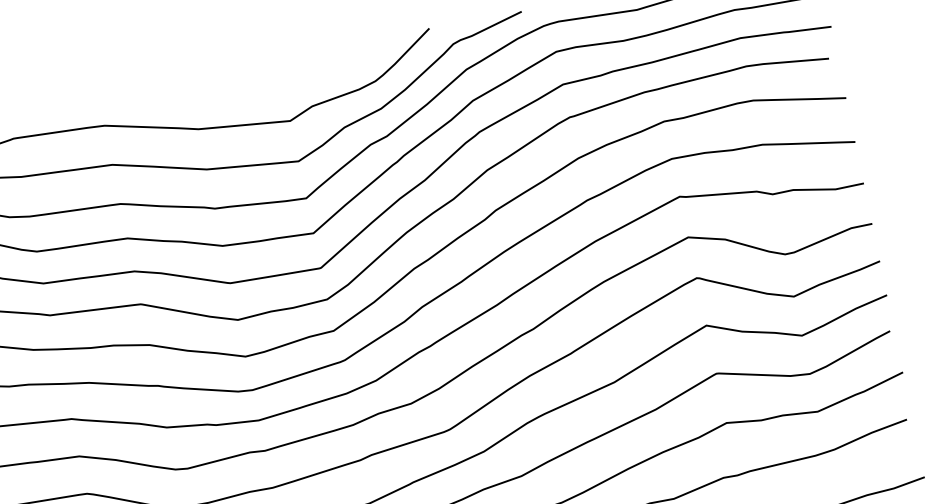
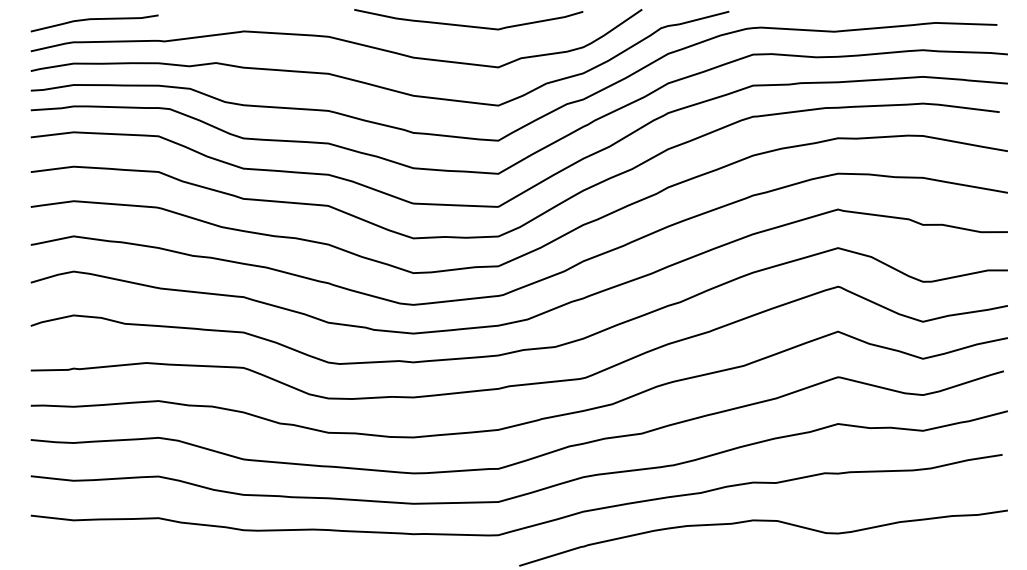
curve: (249, 83) -> (468, 25), added

